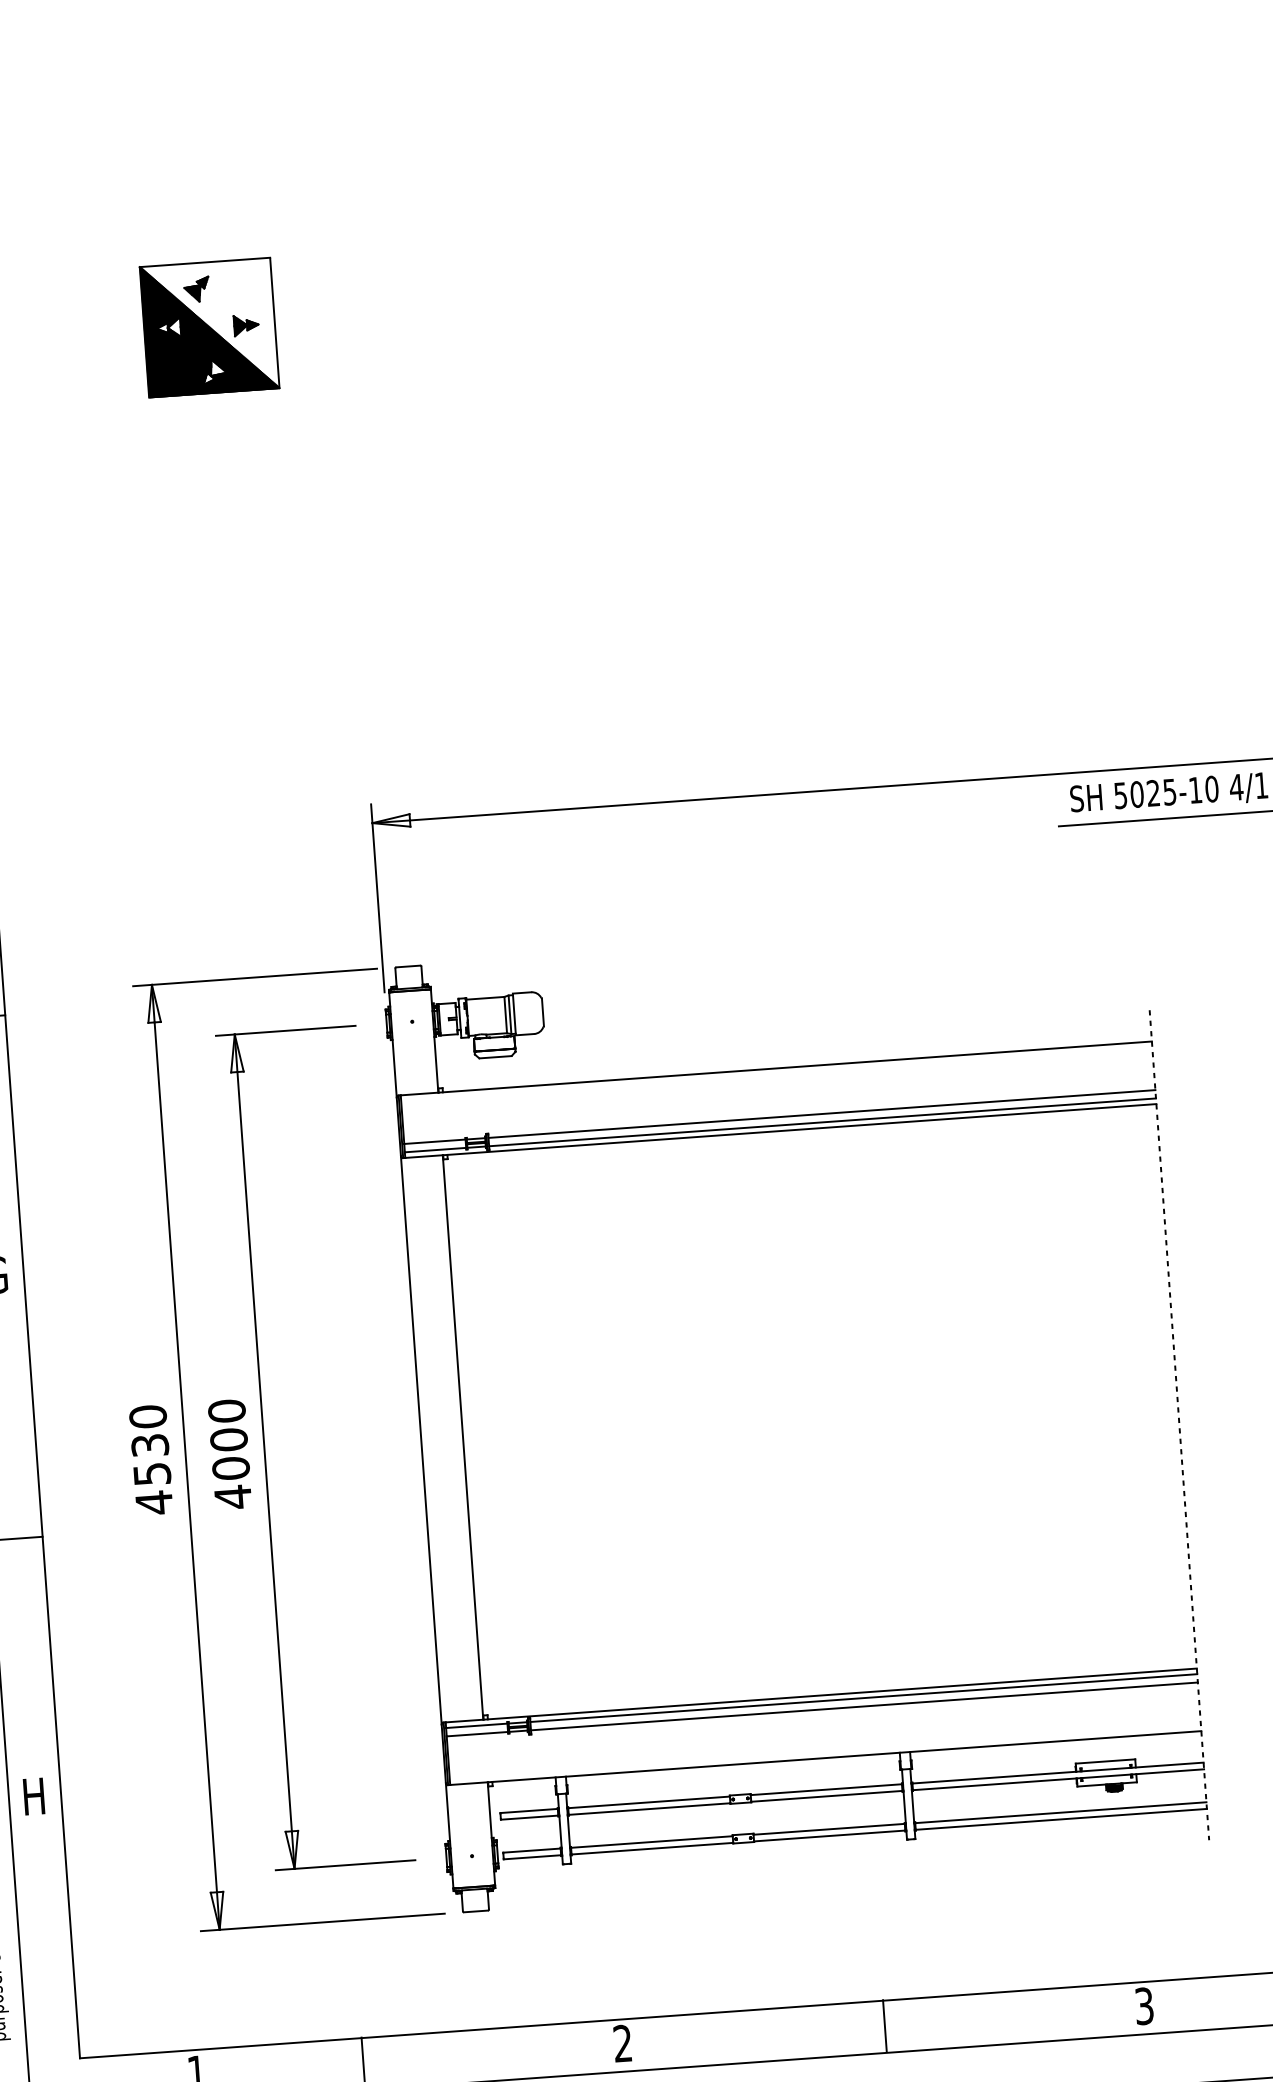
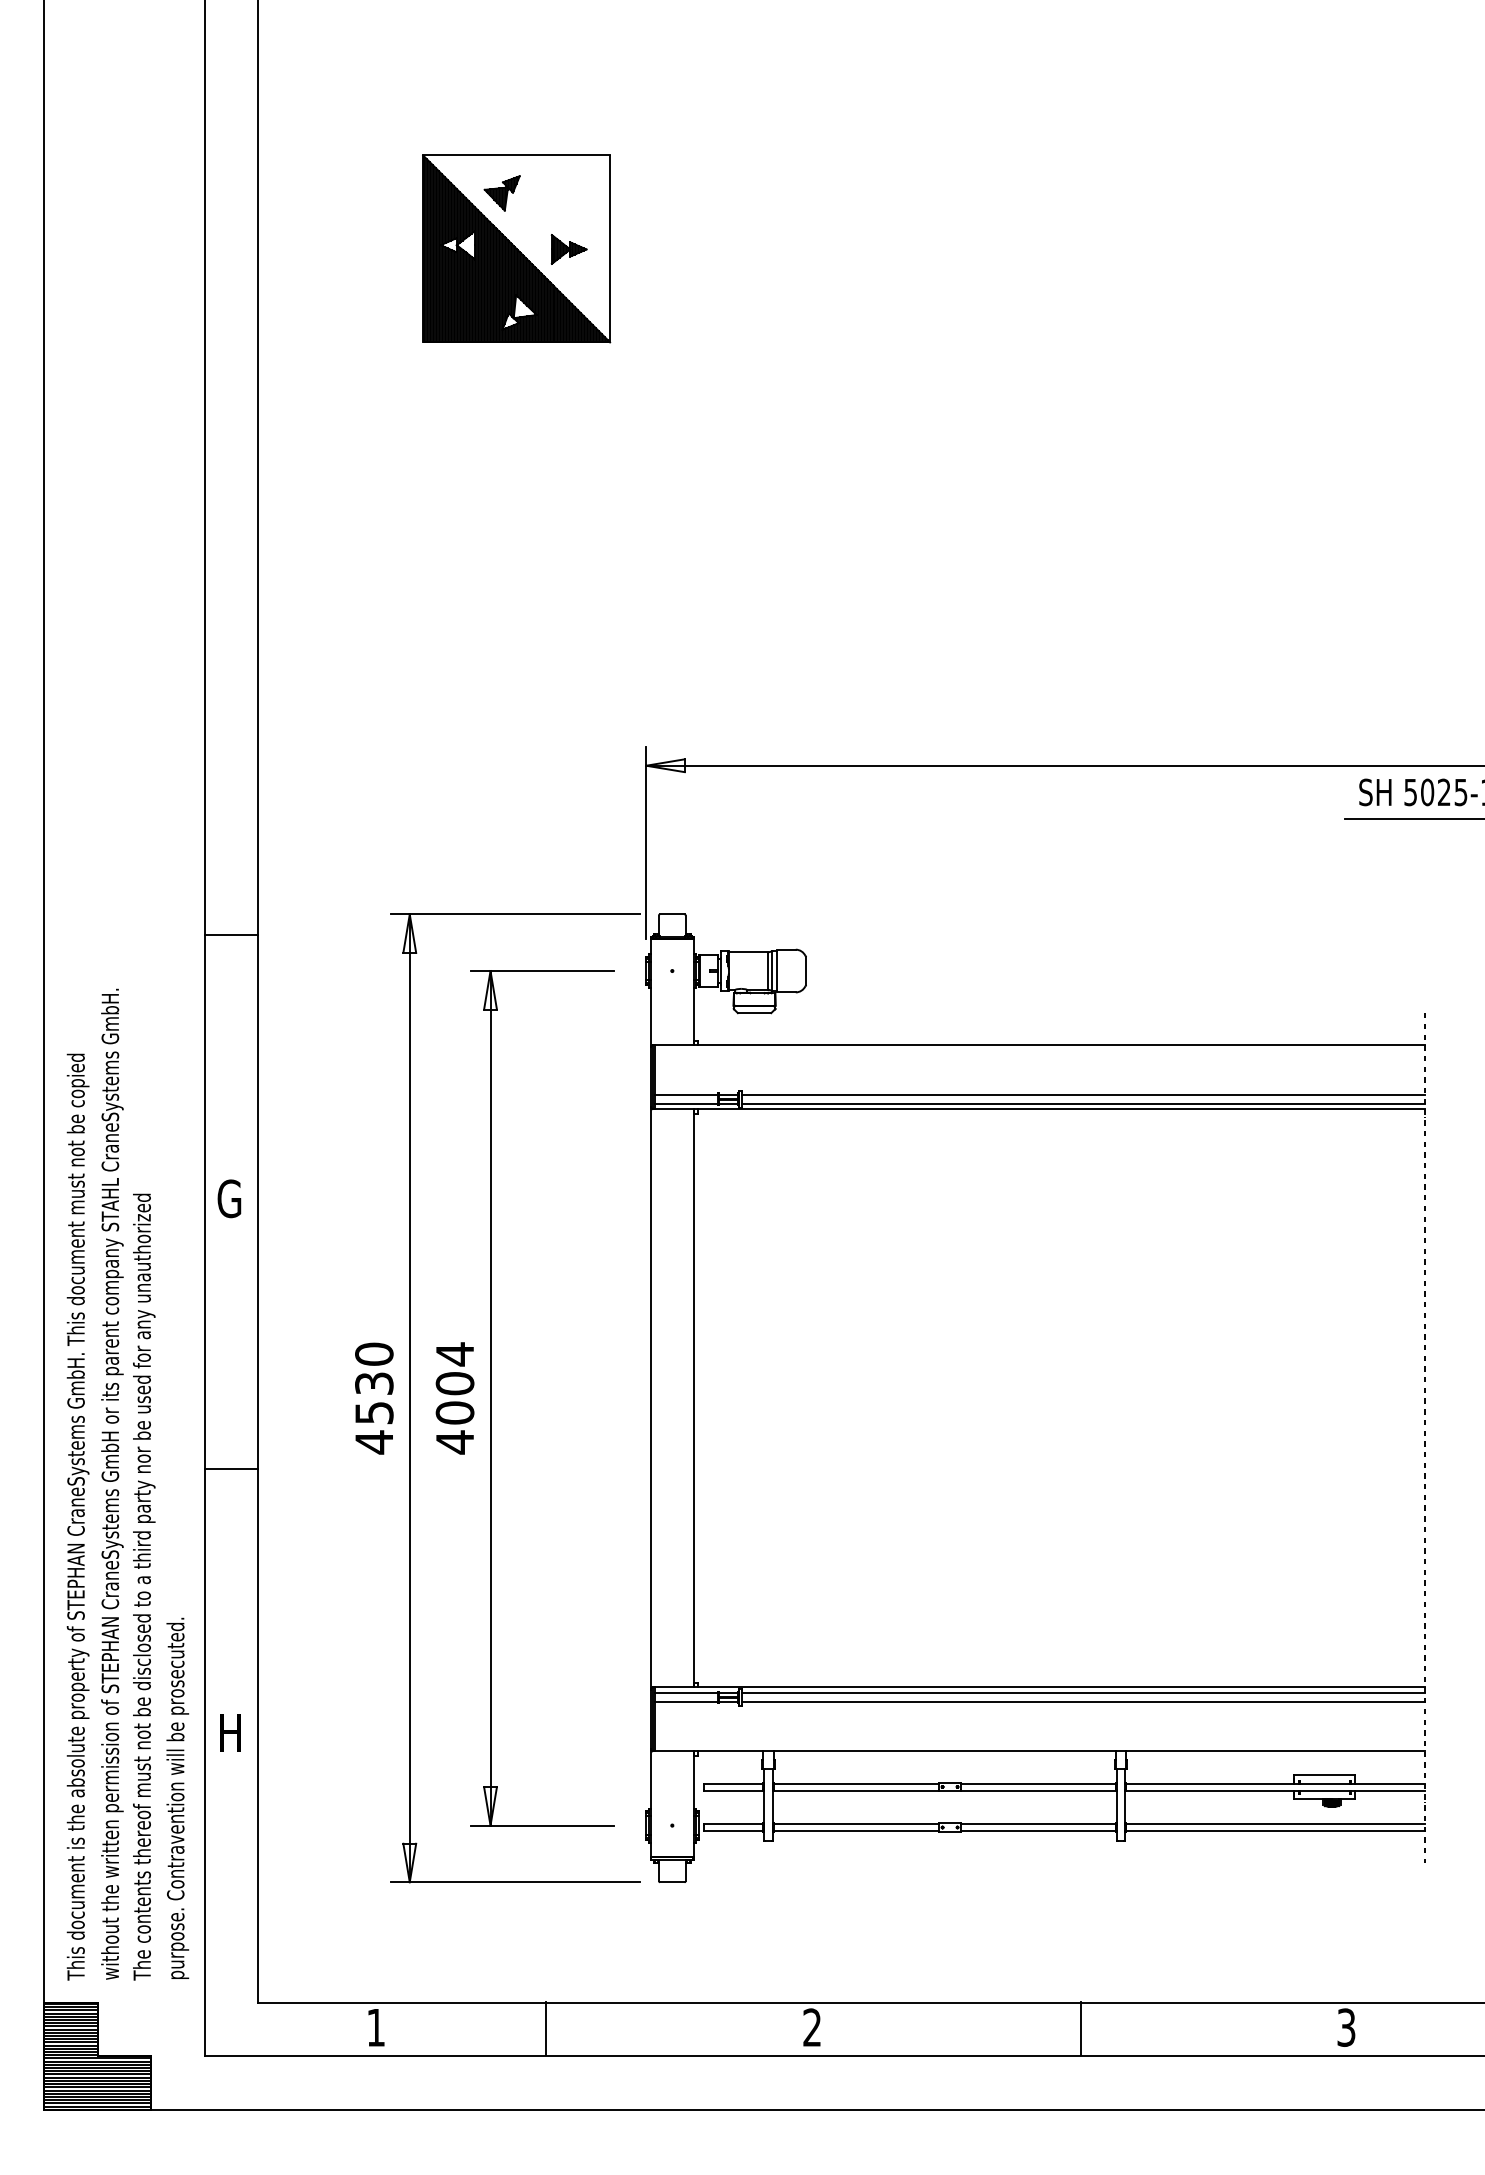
part: (209, 327) -> (516, 248), size x1.4
text: (226, 1411) -> (454, 1354), 4000 -> 4004

